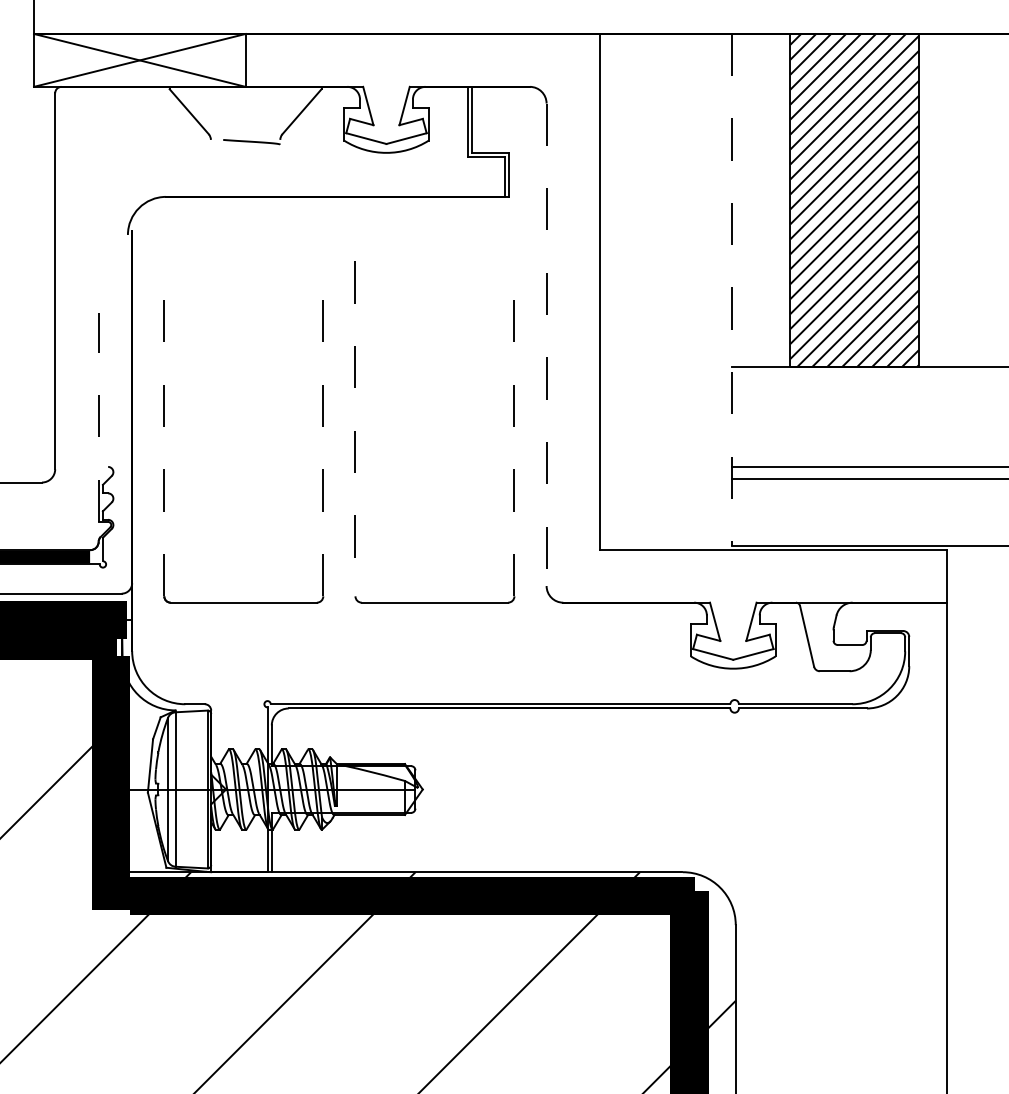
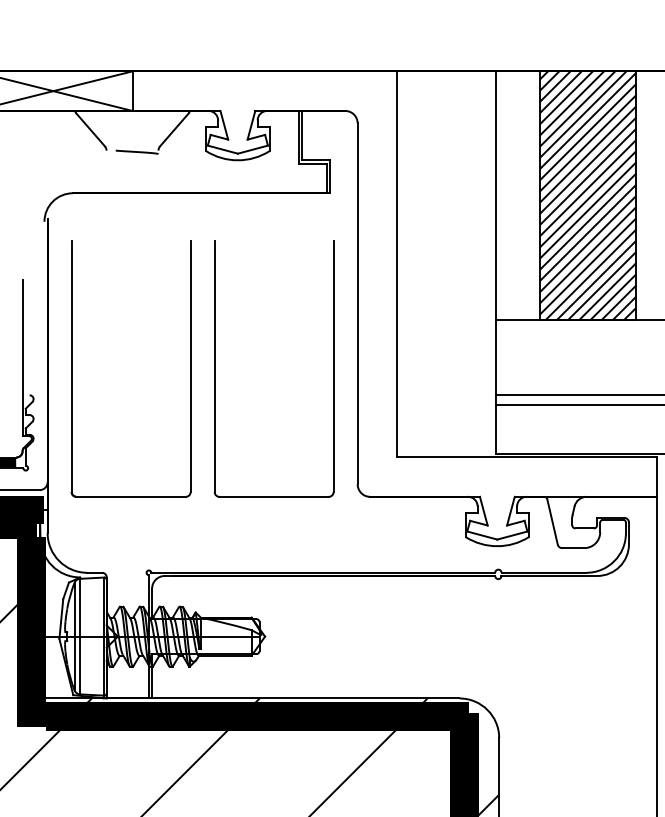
line: (731, 290) -> (496, 263), dashed -> solid
line: (546, 345) -> (357, 304), dashed -> solid
line: (98, 417) -> (22, 358), dashed -> solid
line: (164, 428) -> (71, 366), dashed -> solid
line: (323, 428) -> (190, 366), dashed -> solid
line: (514, 428) -> (333, 366), dashed -> solid
line: (355, 429) -> (214, 367), dashed -> solid

